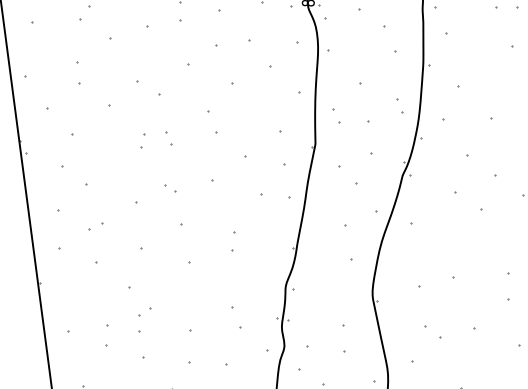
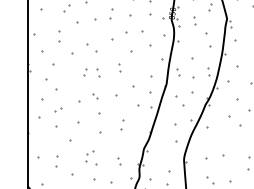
part: (212, 121) -> (119, 67), size x0.62
part: (238, 318) -> (119, 161), size x0.62
part: (144, 319) -> (89, 156), moved

